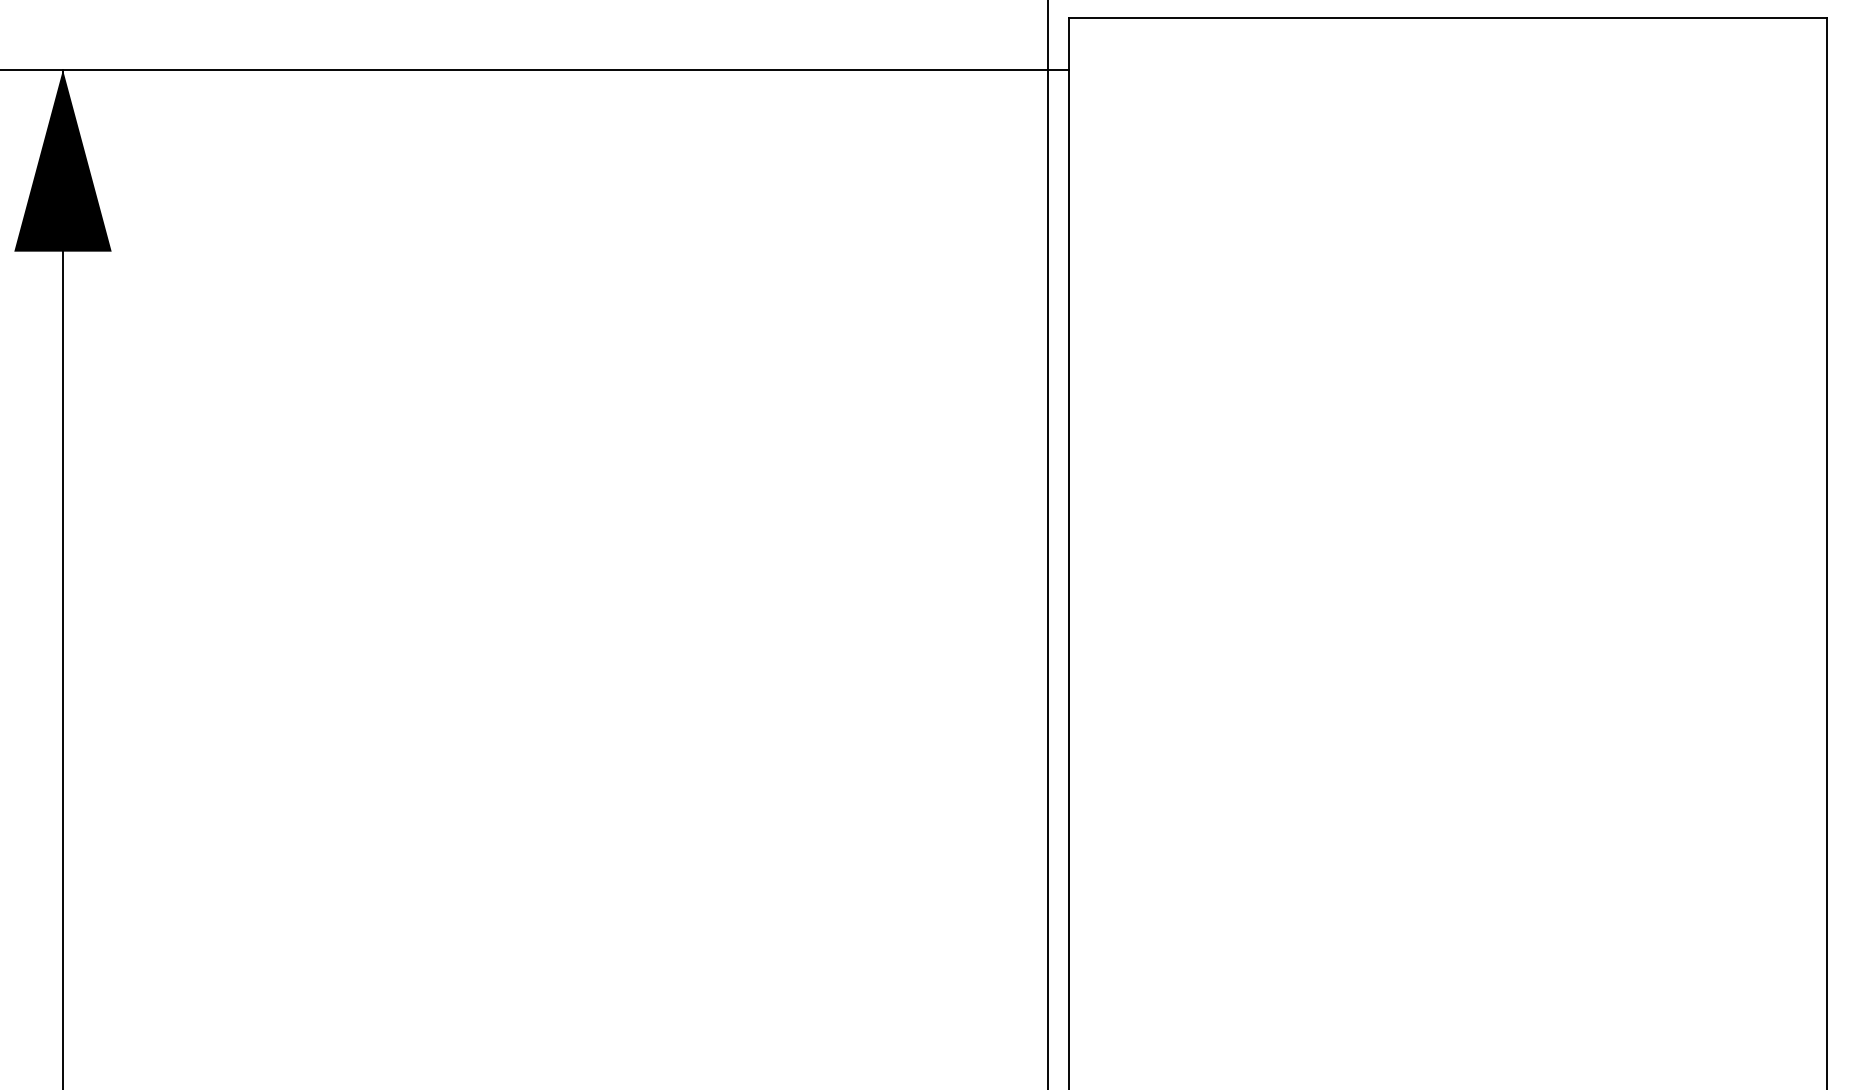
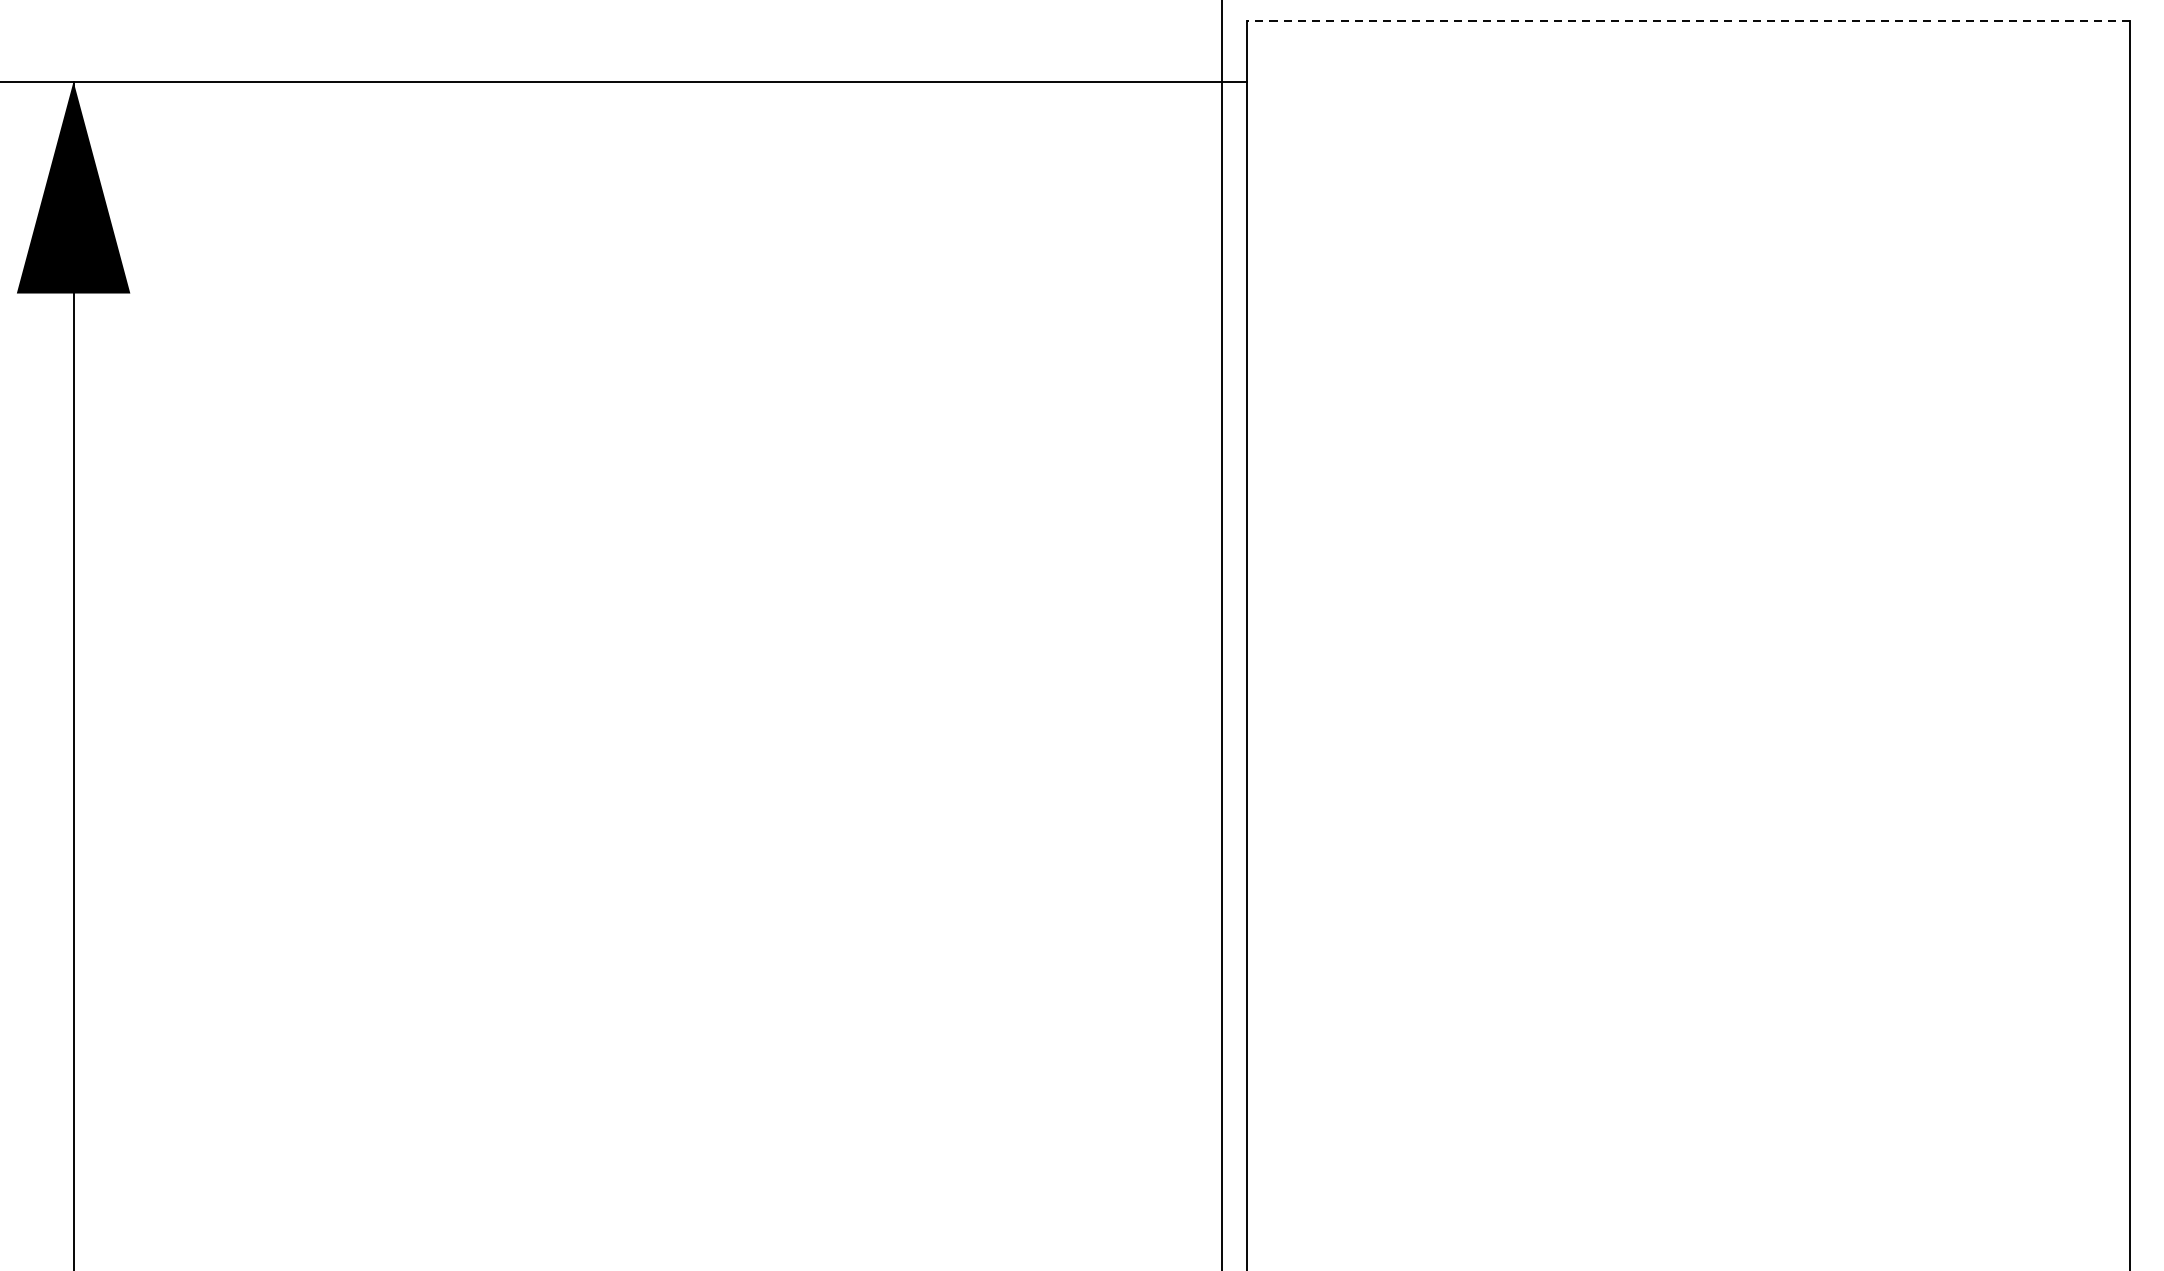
line: (1447, 17) -> (1687, 20), solid -> dashed

